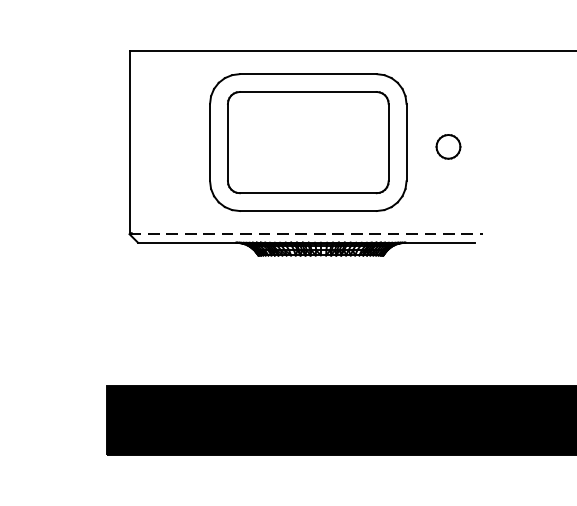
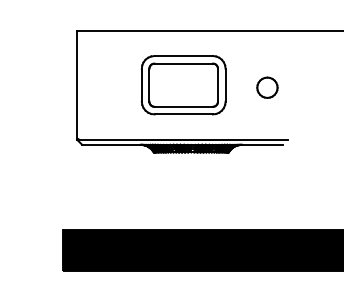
part: (307, 143) -> (183, 85), size x0.71
part: (448, 146) -> (267, 87), size x1.43
line: (307, 233) -> (183, 139), dashed -> solid

